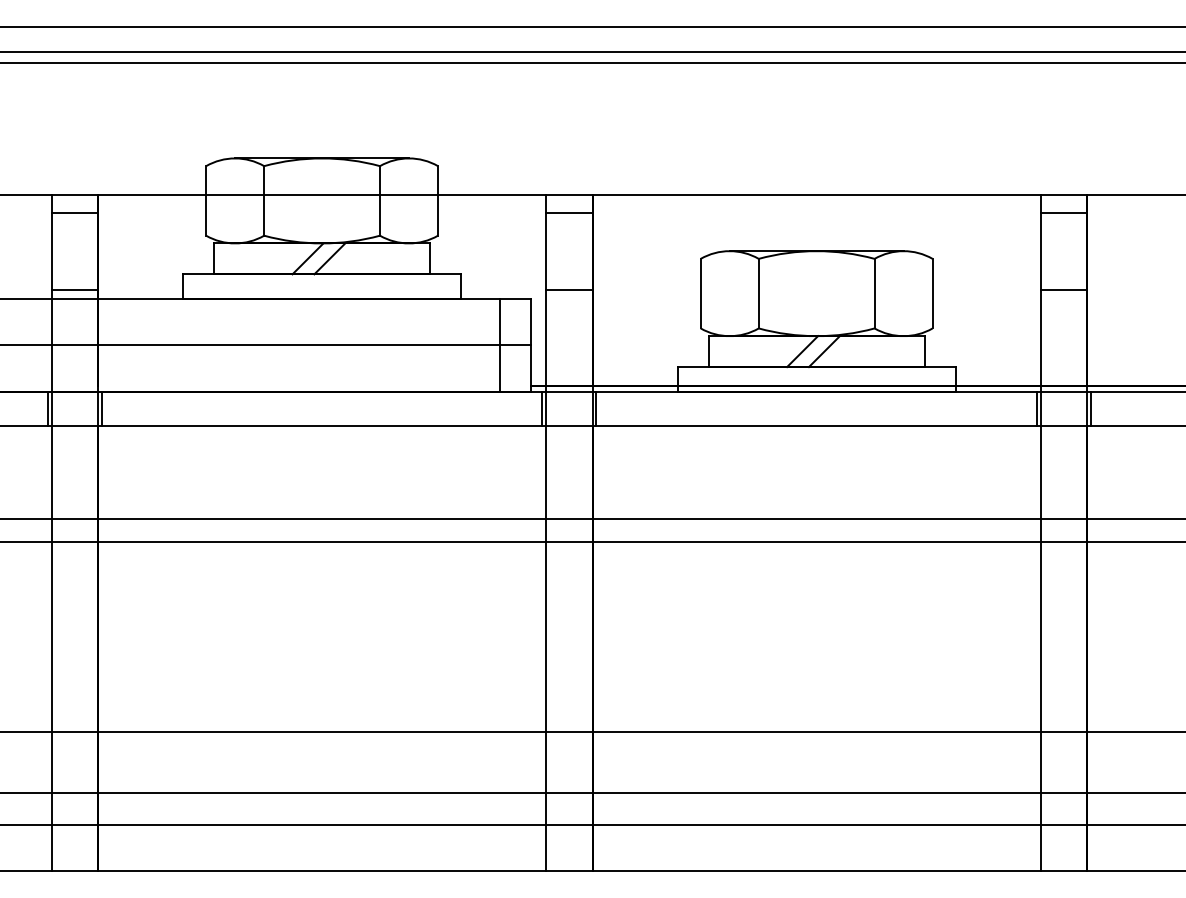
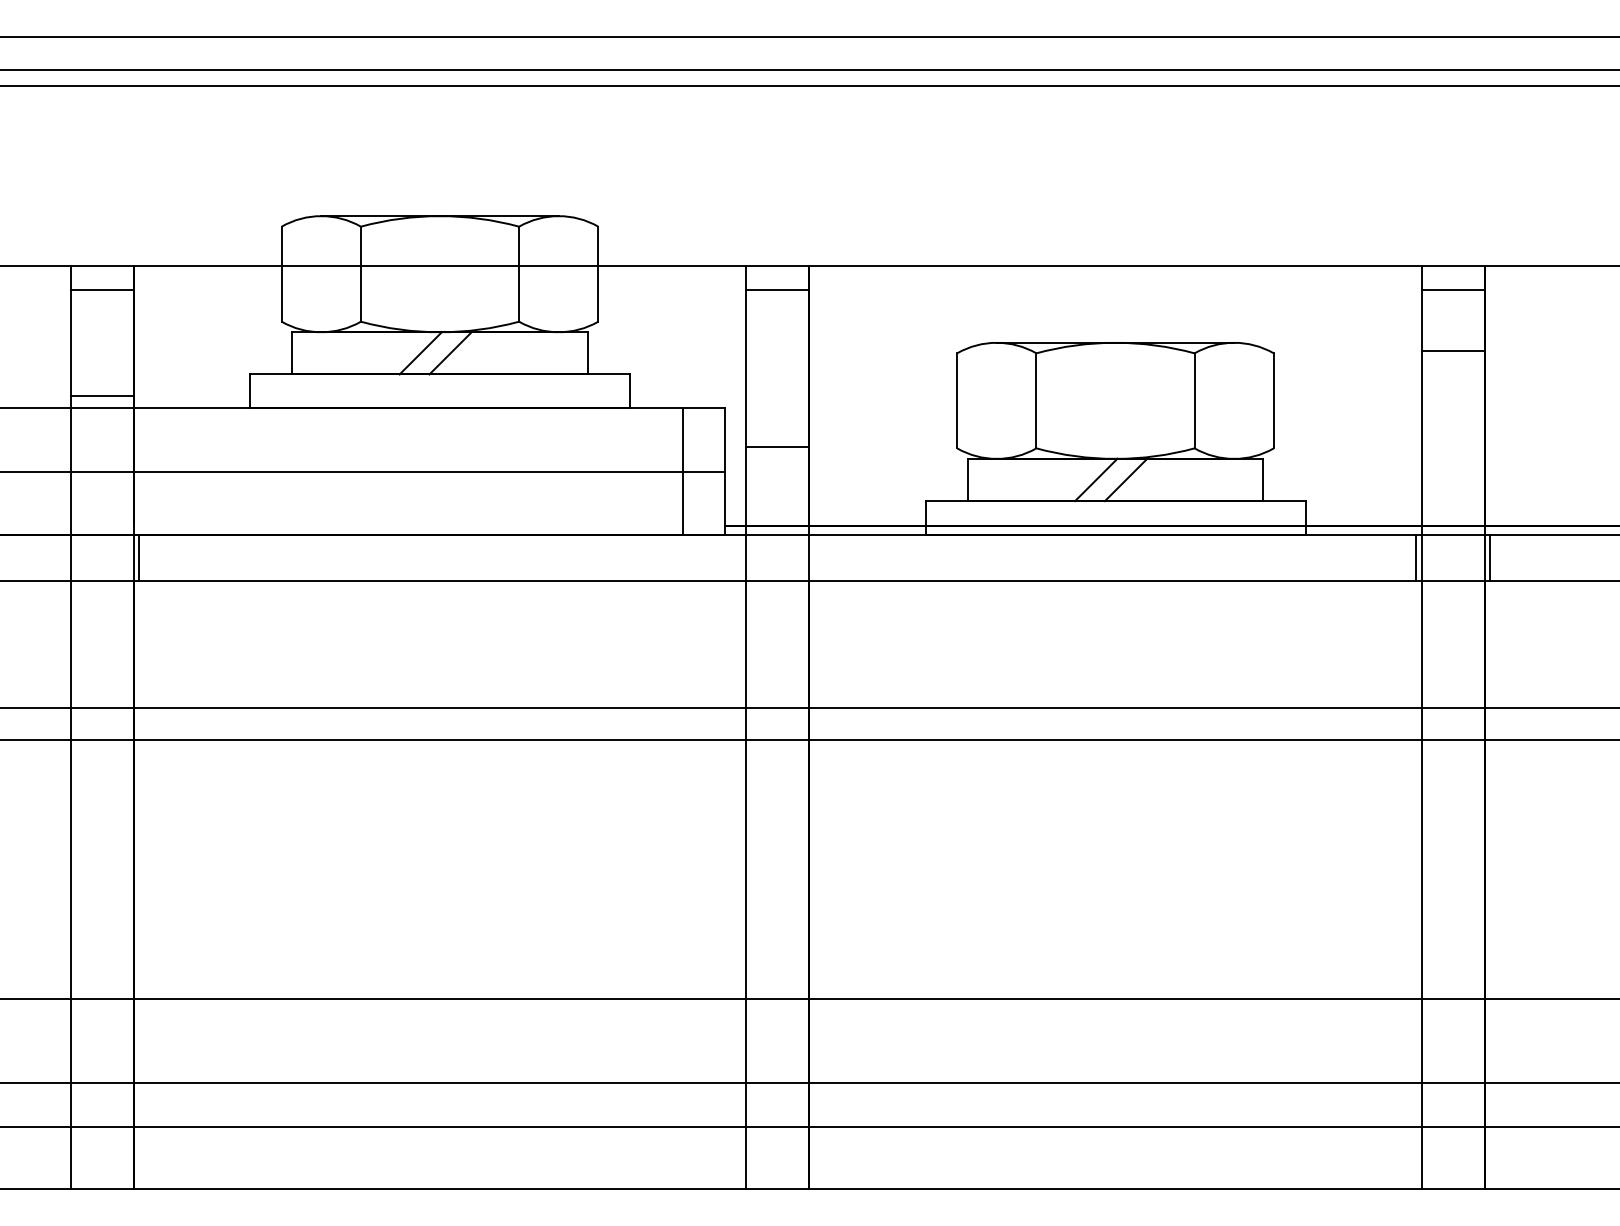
line: (569, 289) -> (777, 446), moved
line: (1063, 289) -> (1452, 350), moved
line: (47, 408) -> (65, 557), removed
line: (542, 408) -> (740, 557), removed
line: (596, 408) -> (814, 557), removed

